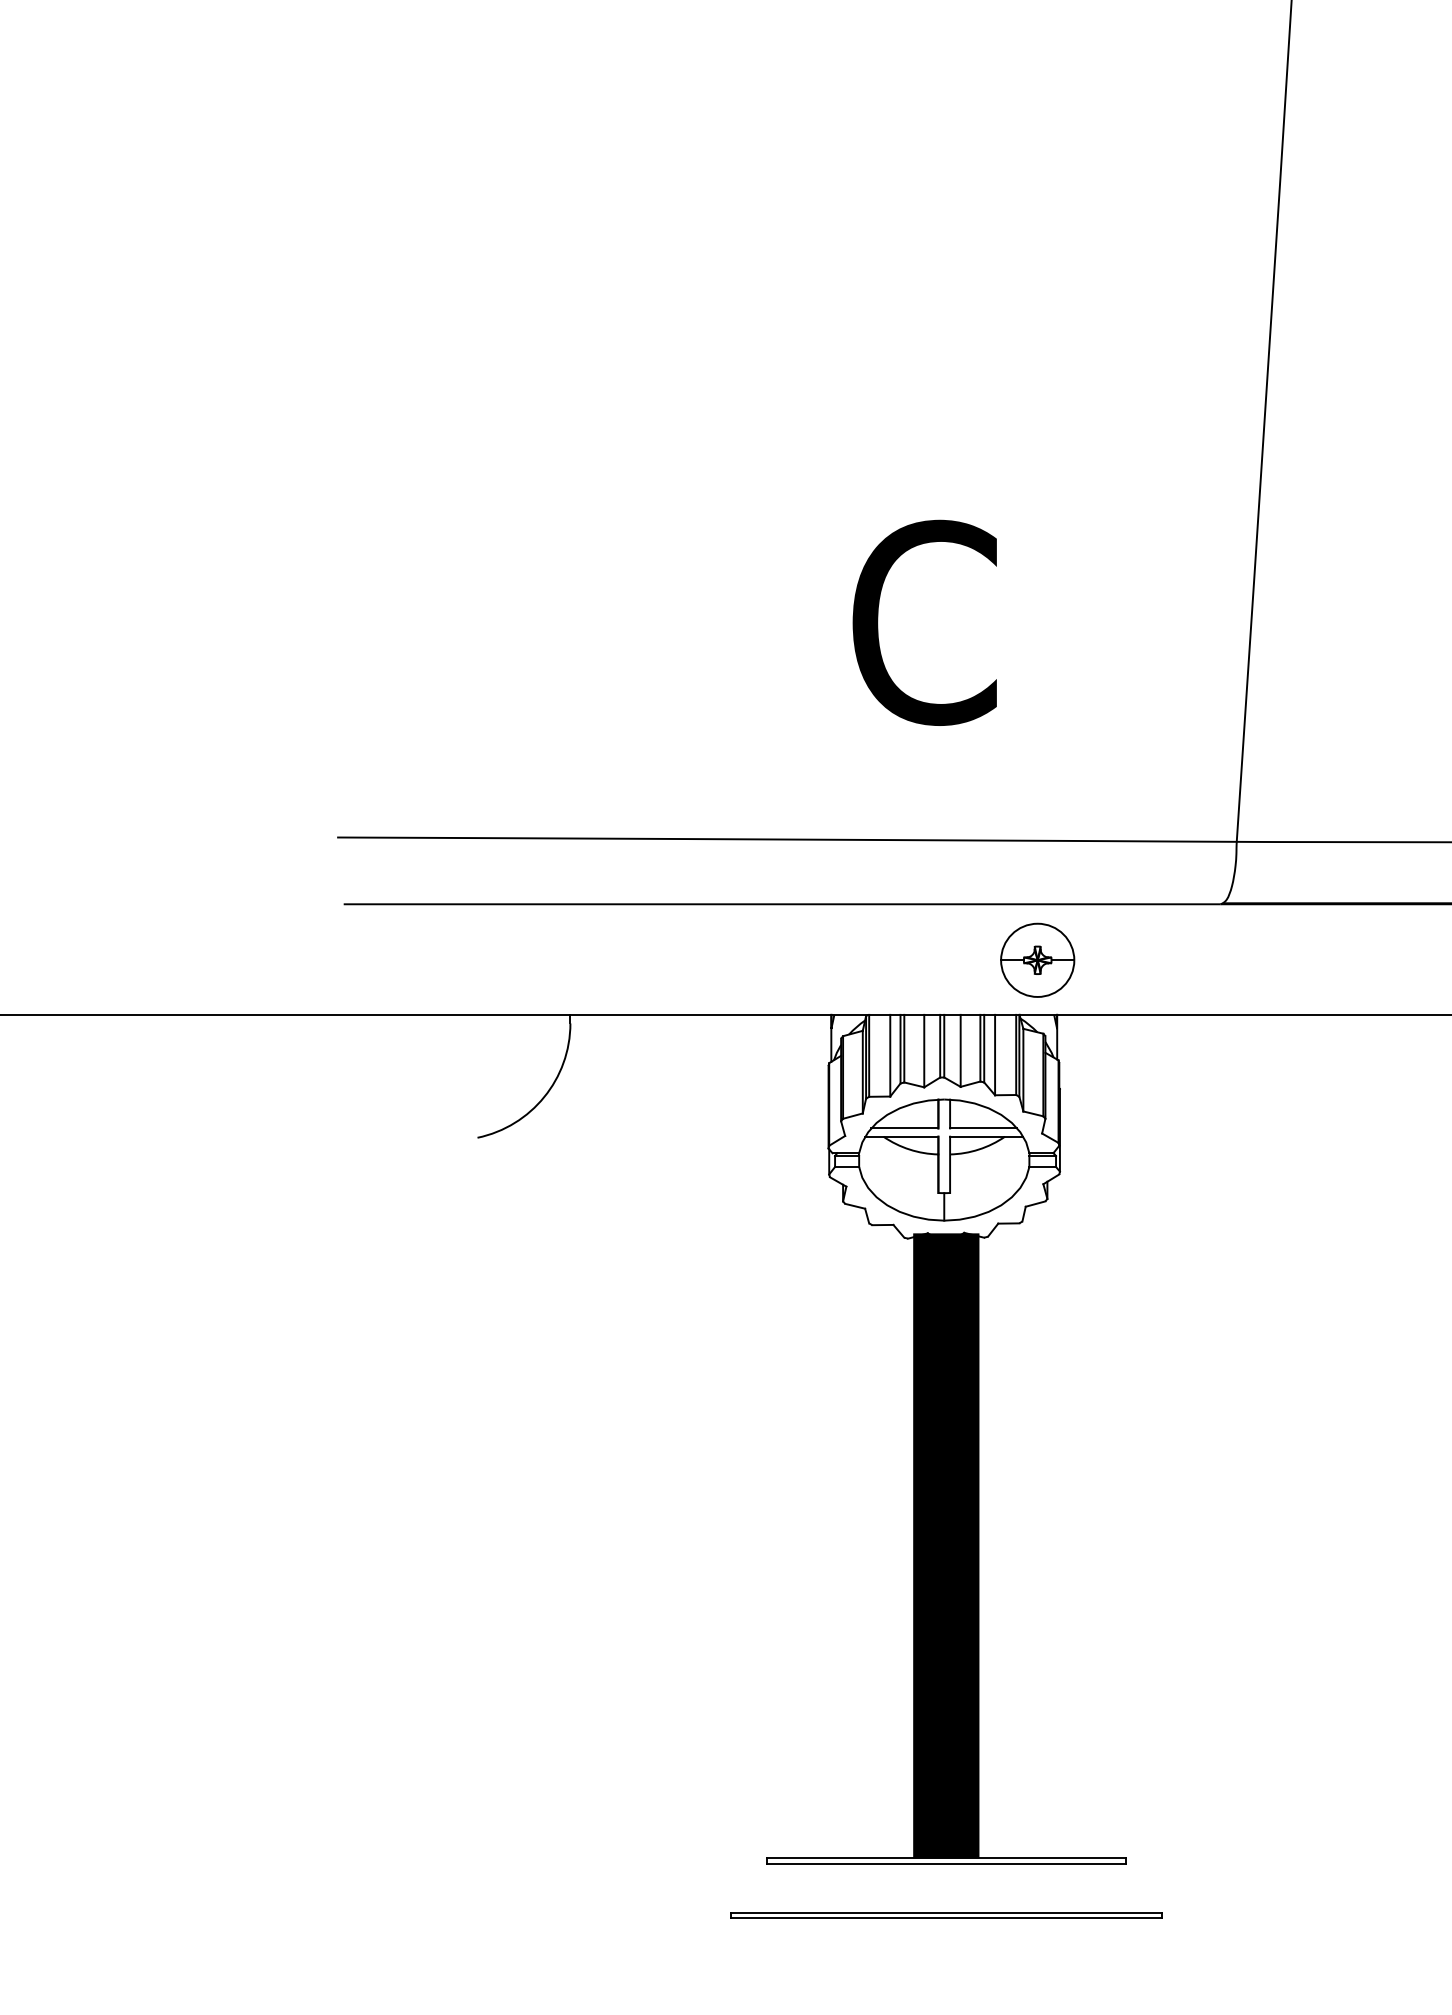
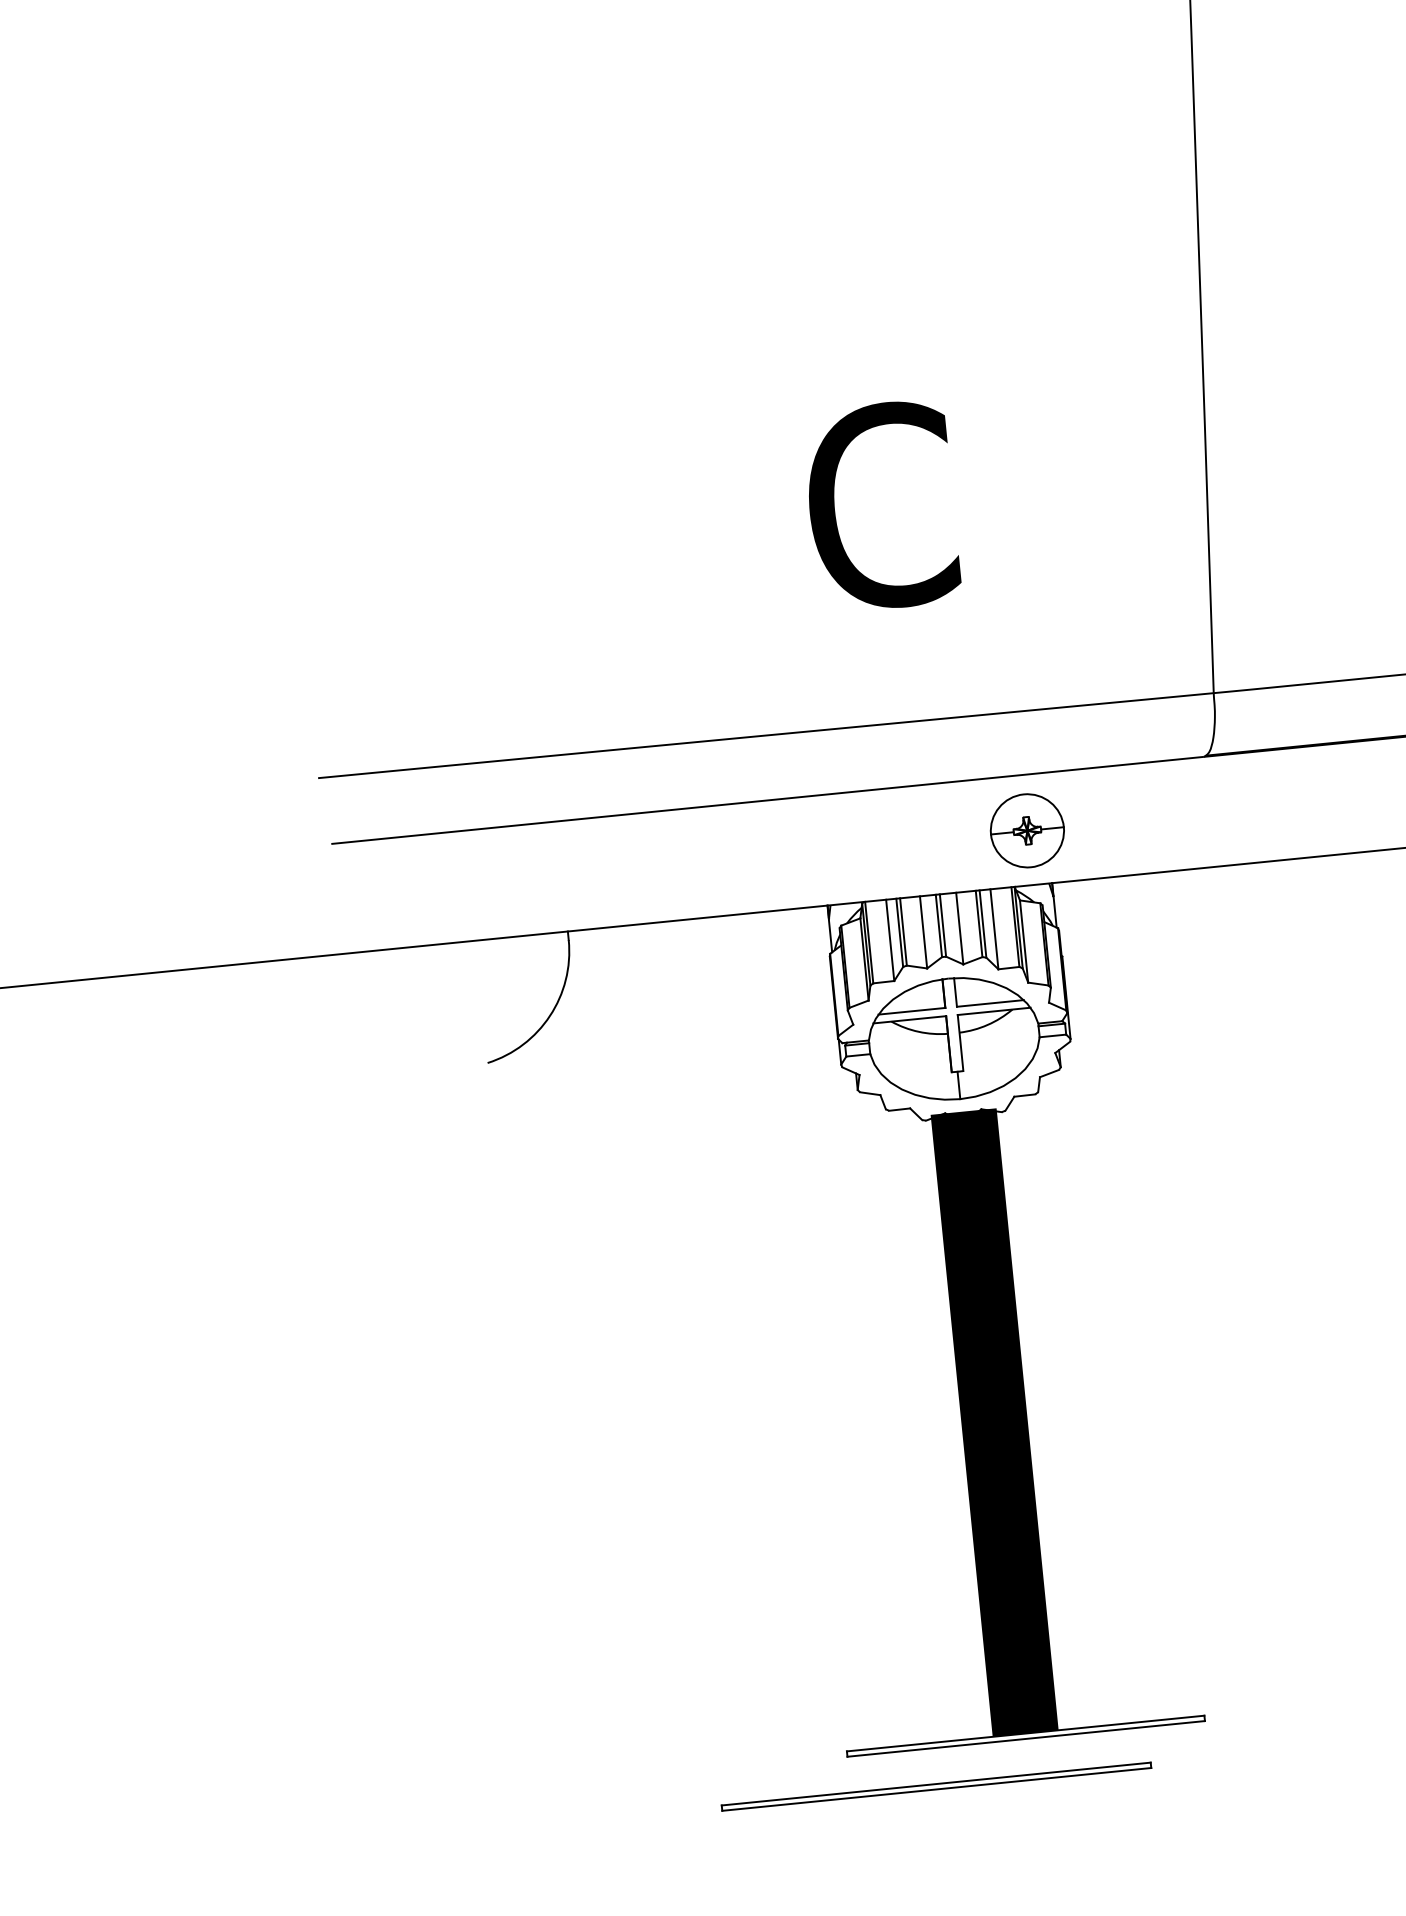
part: (946, 1915) -> (936, 1786), moved

